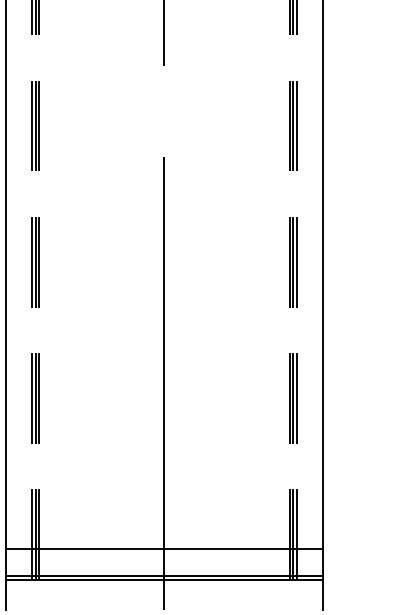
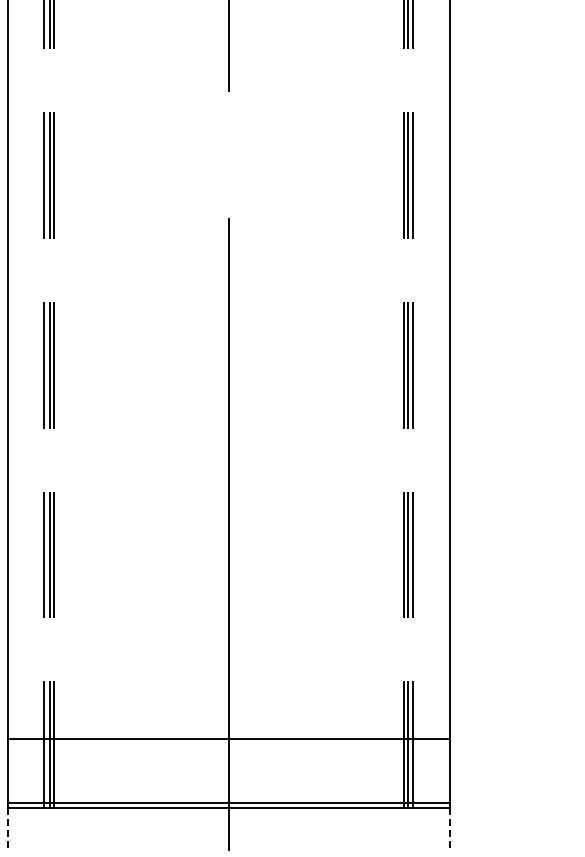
line: (164, 549) -> (228, 738), moved
line: (5, 595) -> (7, 829), solid -> dashed
line: (323, 595) -> (450, 829), solid -> dashed

